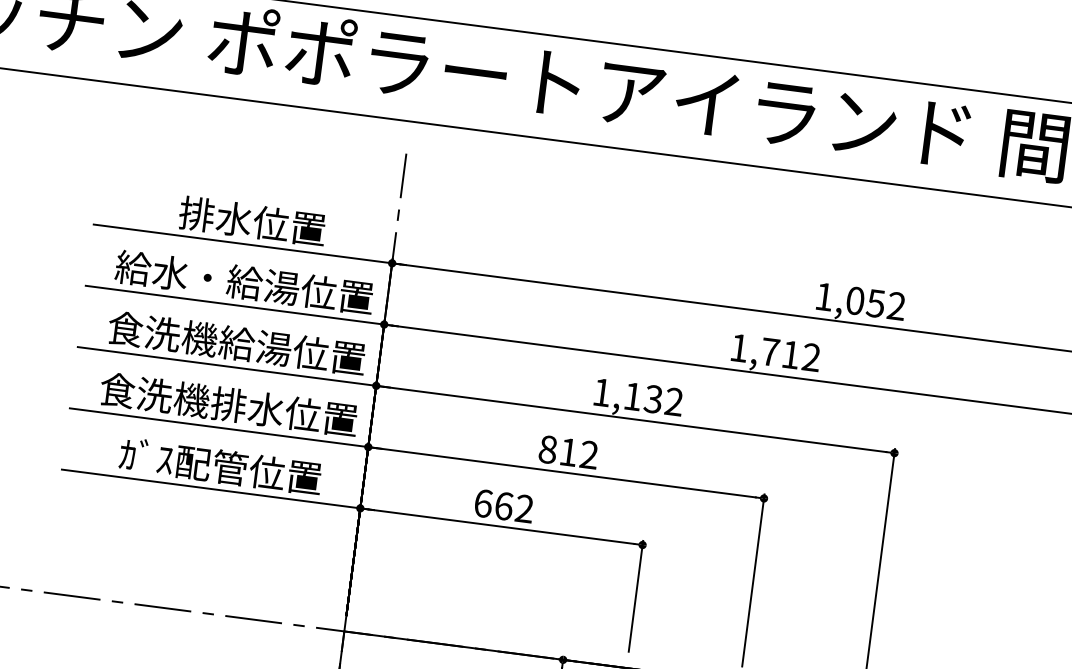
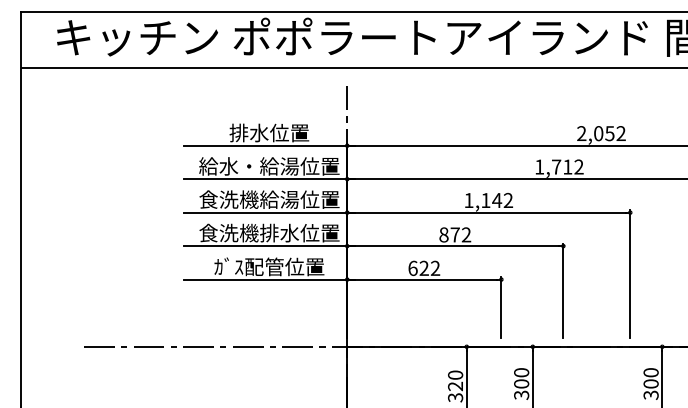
text: (823, 296) -> (581, 133), 1,052 -> 2,052
text: (654, 399) -> (497, 200), 1,132 -> 1,142
text: (567, 451) -> (454, 234), 812 -> 872
text: (502, 506) -> (423, 268), 662 -> 622

